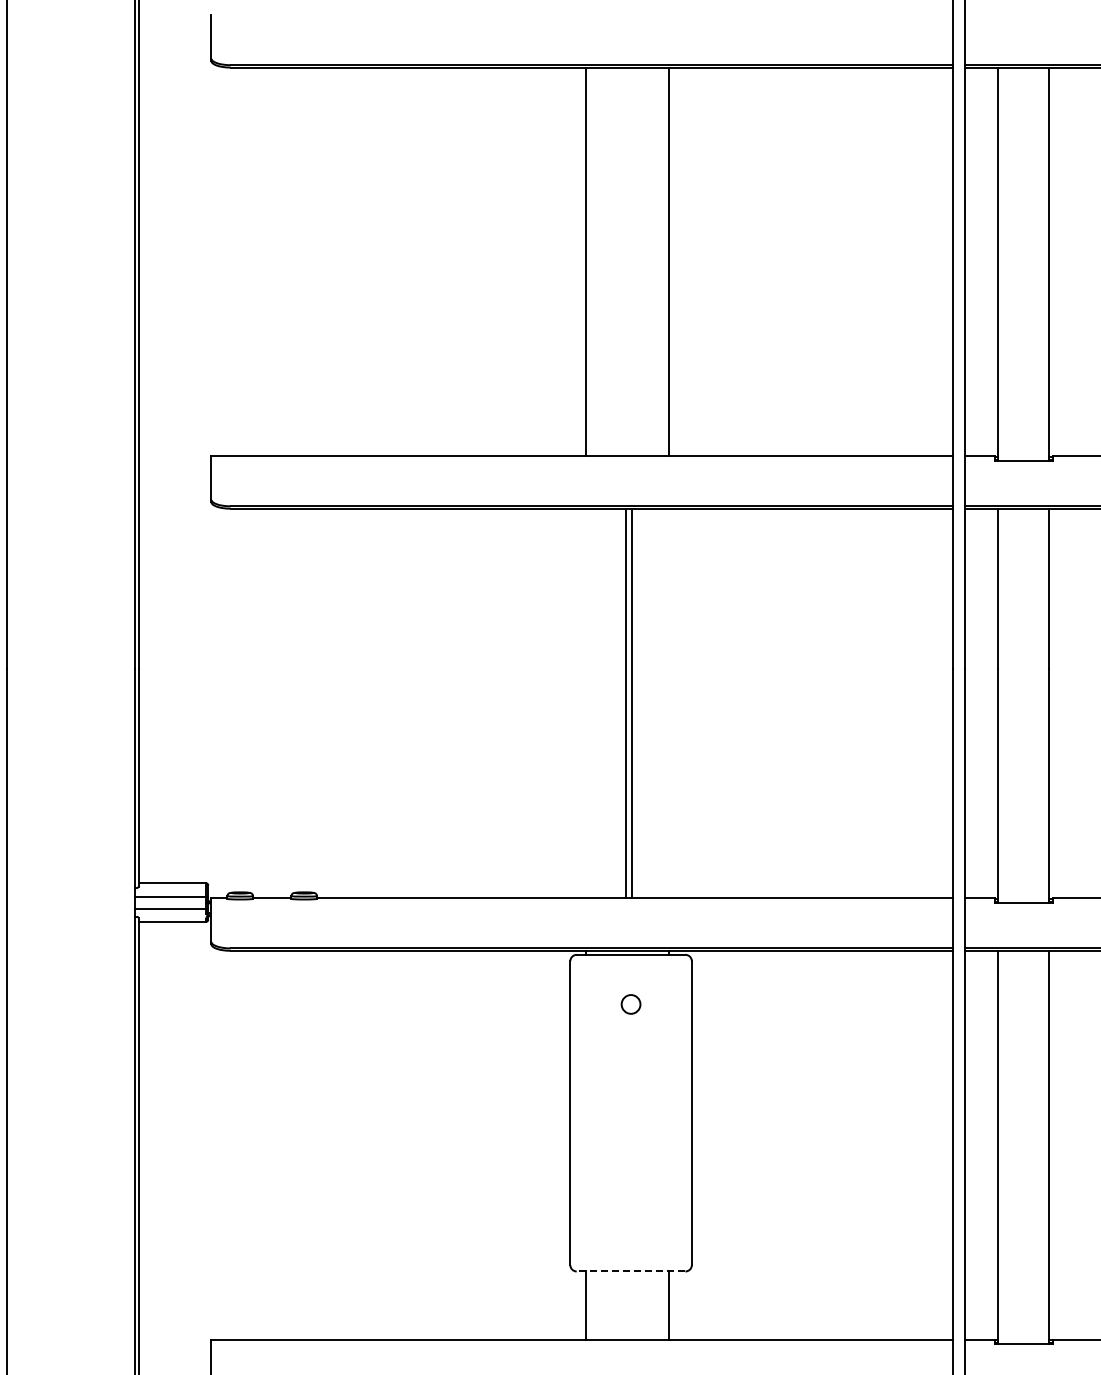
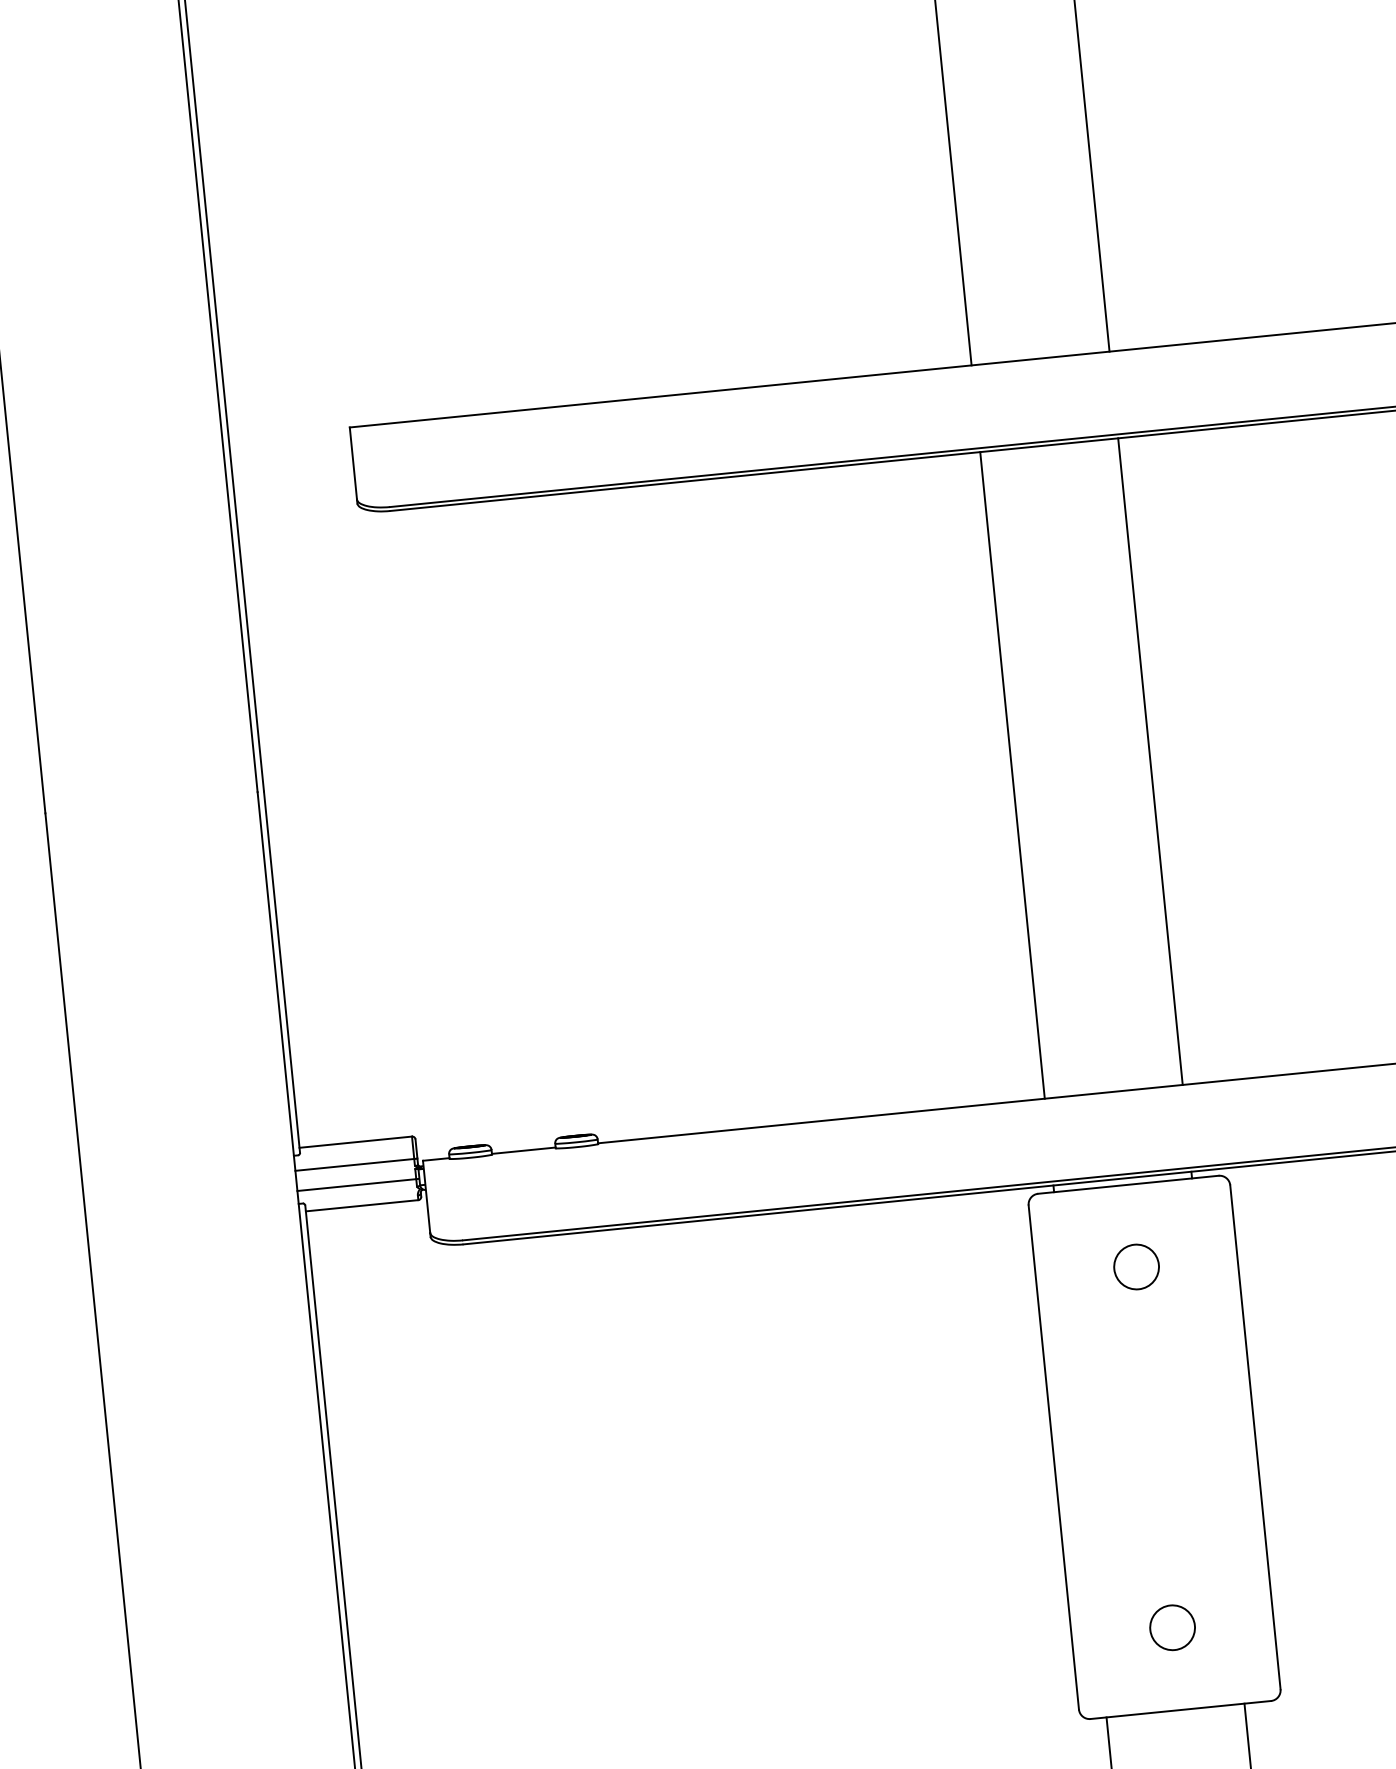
line: (626, 703) -> (1012, 775), moved
line: (632, 703) -> (1150, 761), moved
circle: (630, 1004) -> (1135, 1267), size x1.43
circle: (630, 1221) -> (1171, 1627), added
line: (630, 1271) -> (1179, 1710), dashed -> solid

